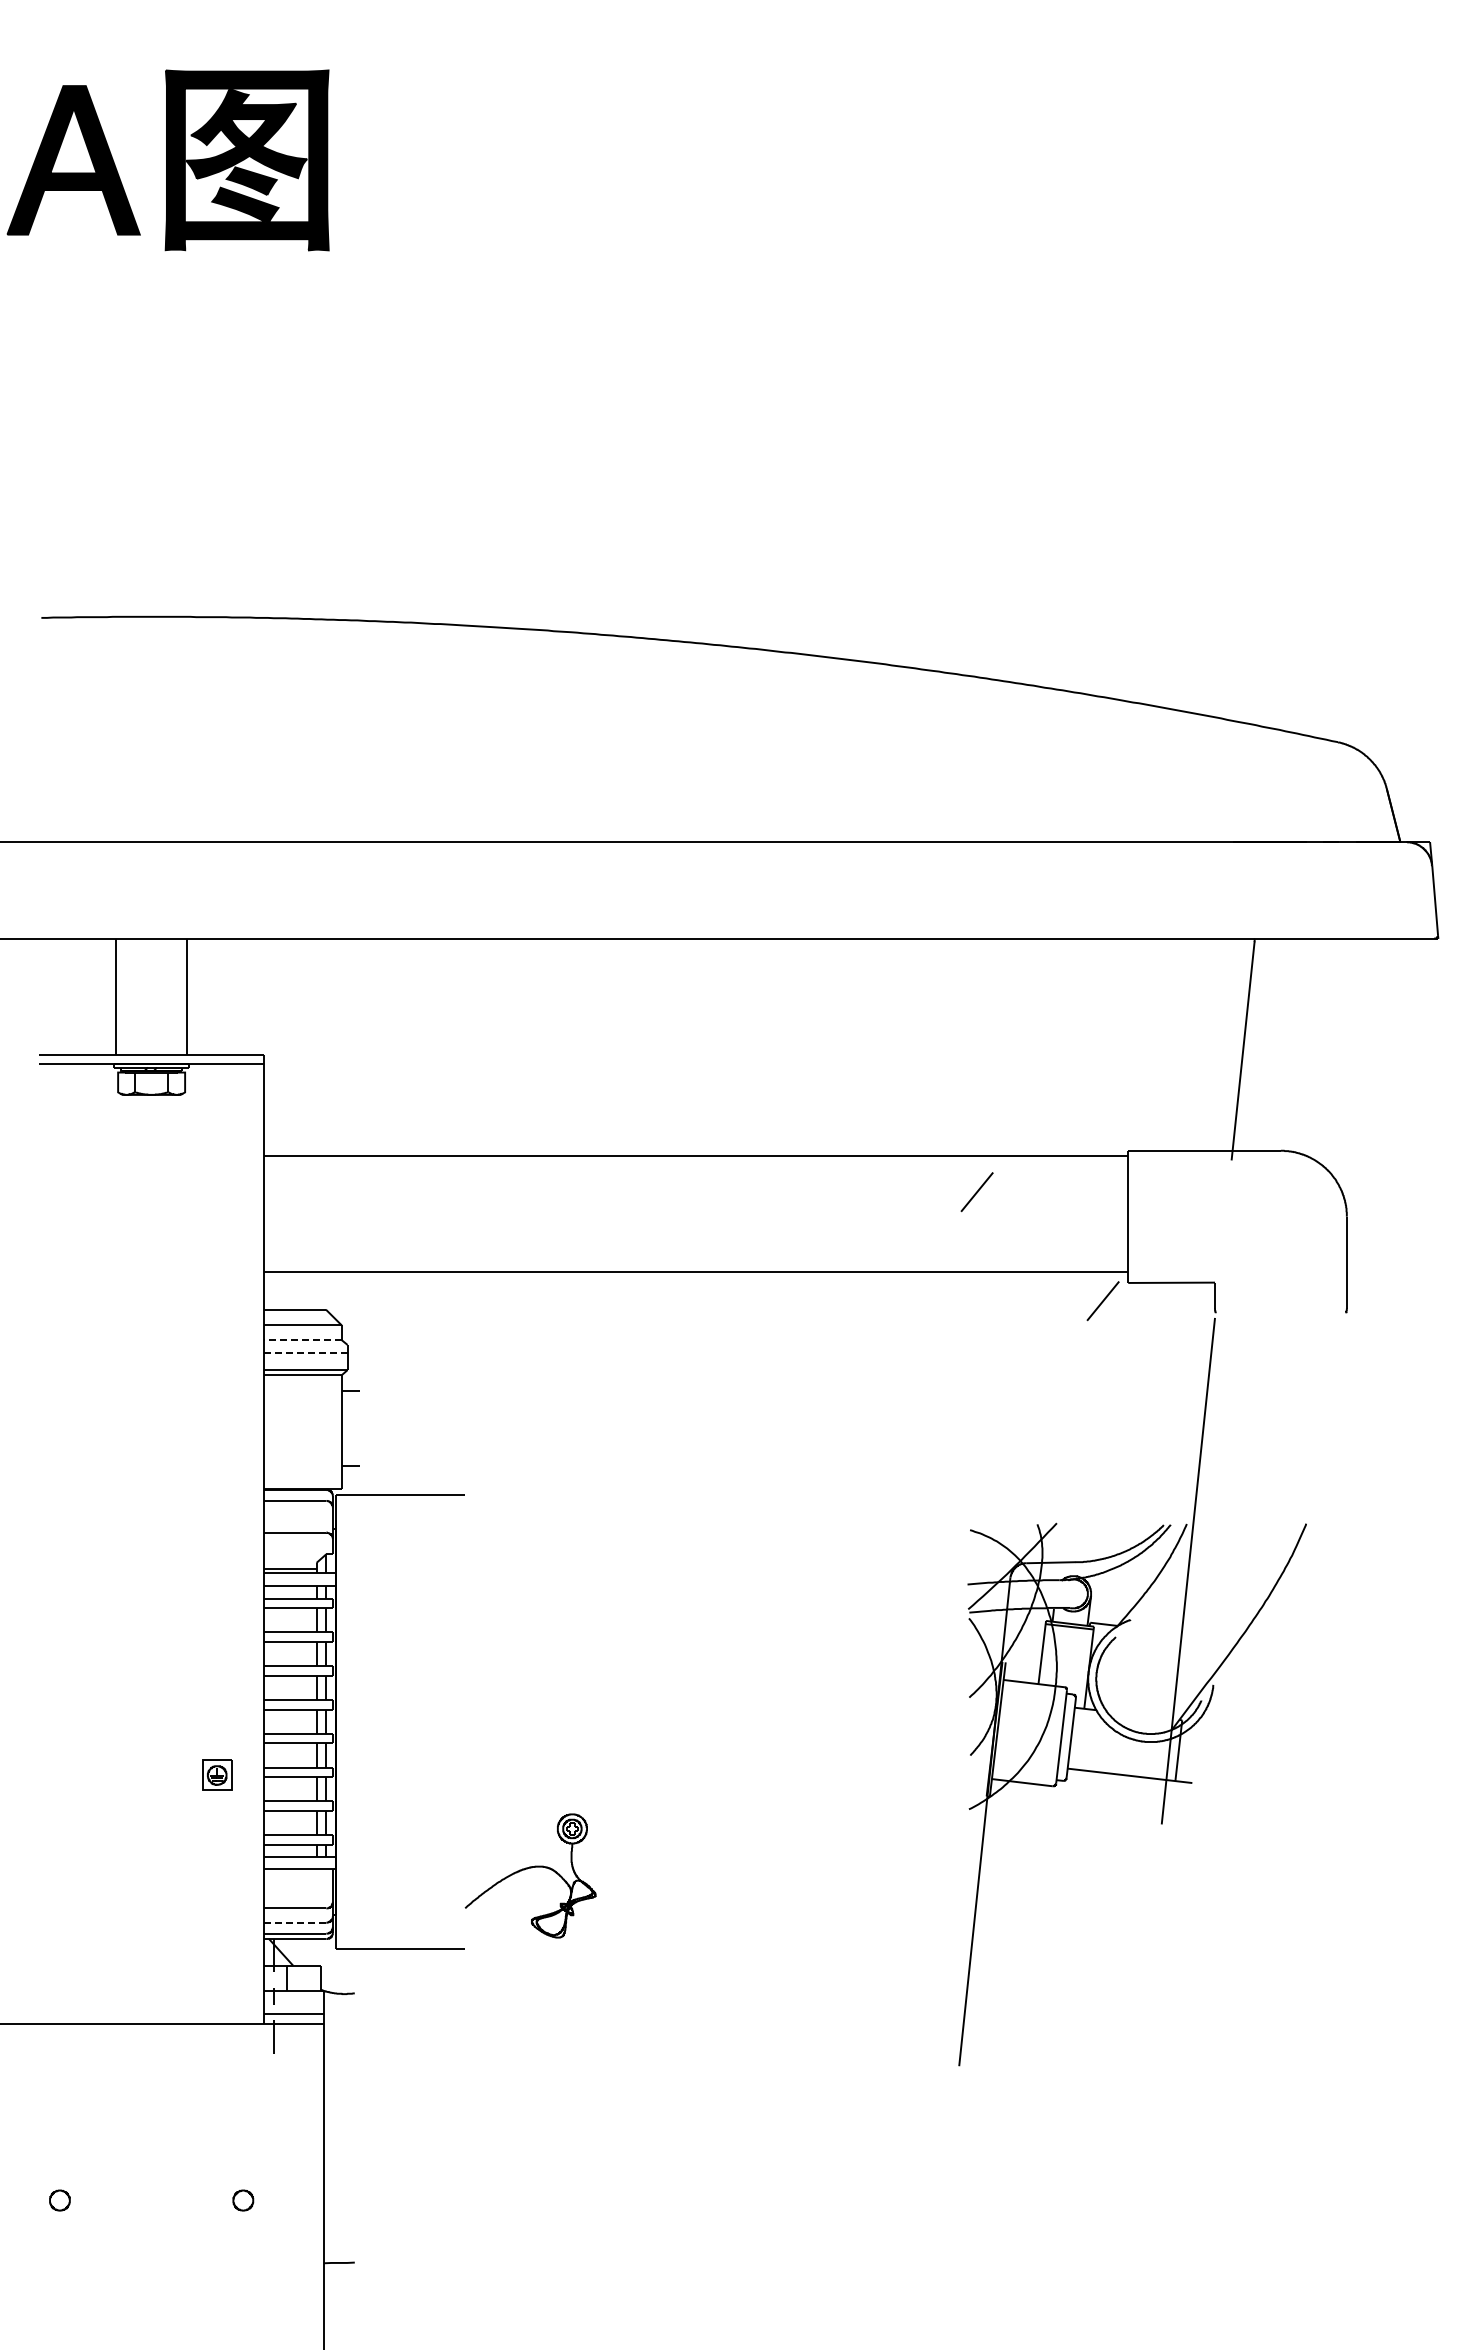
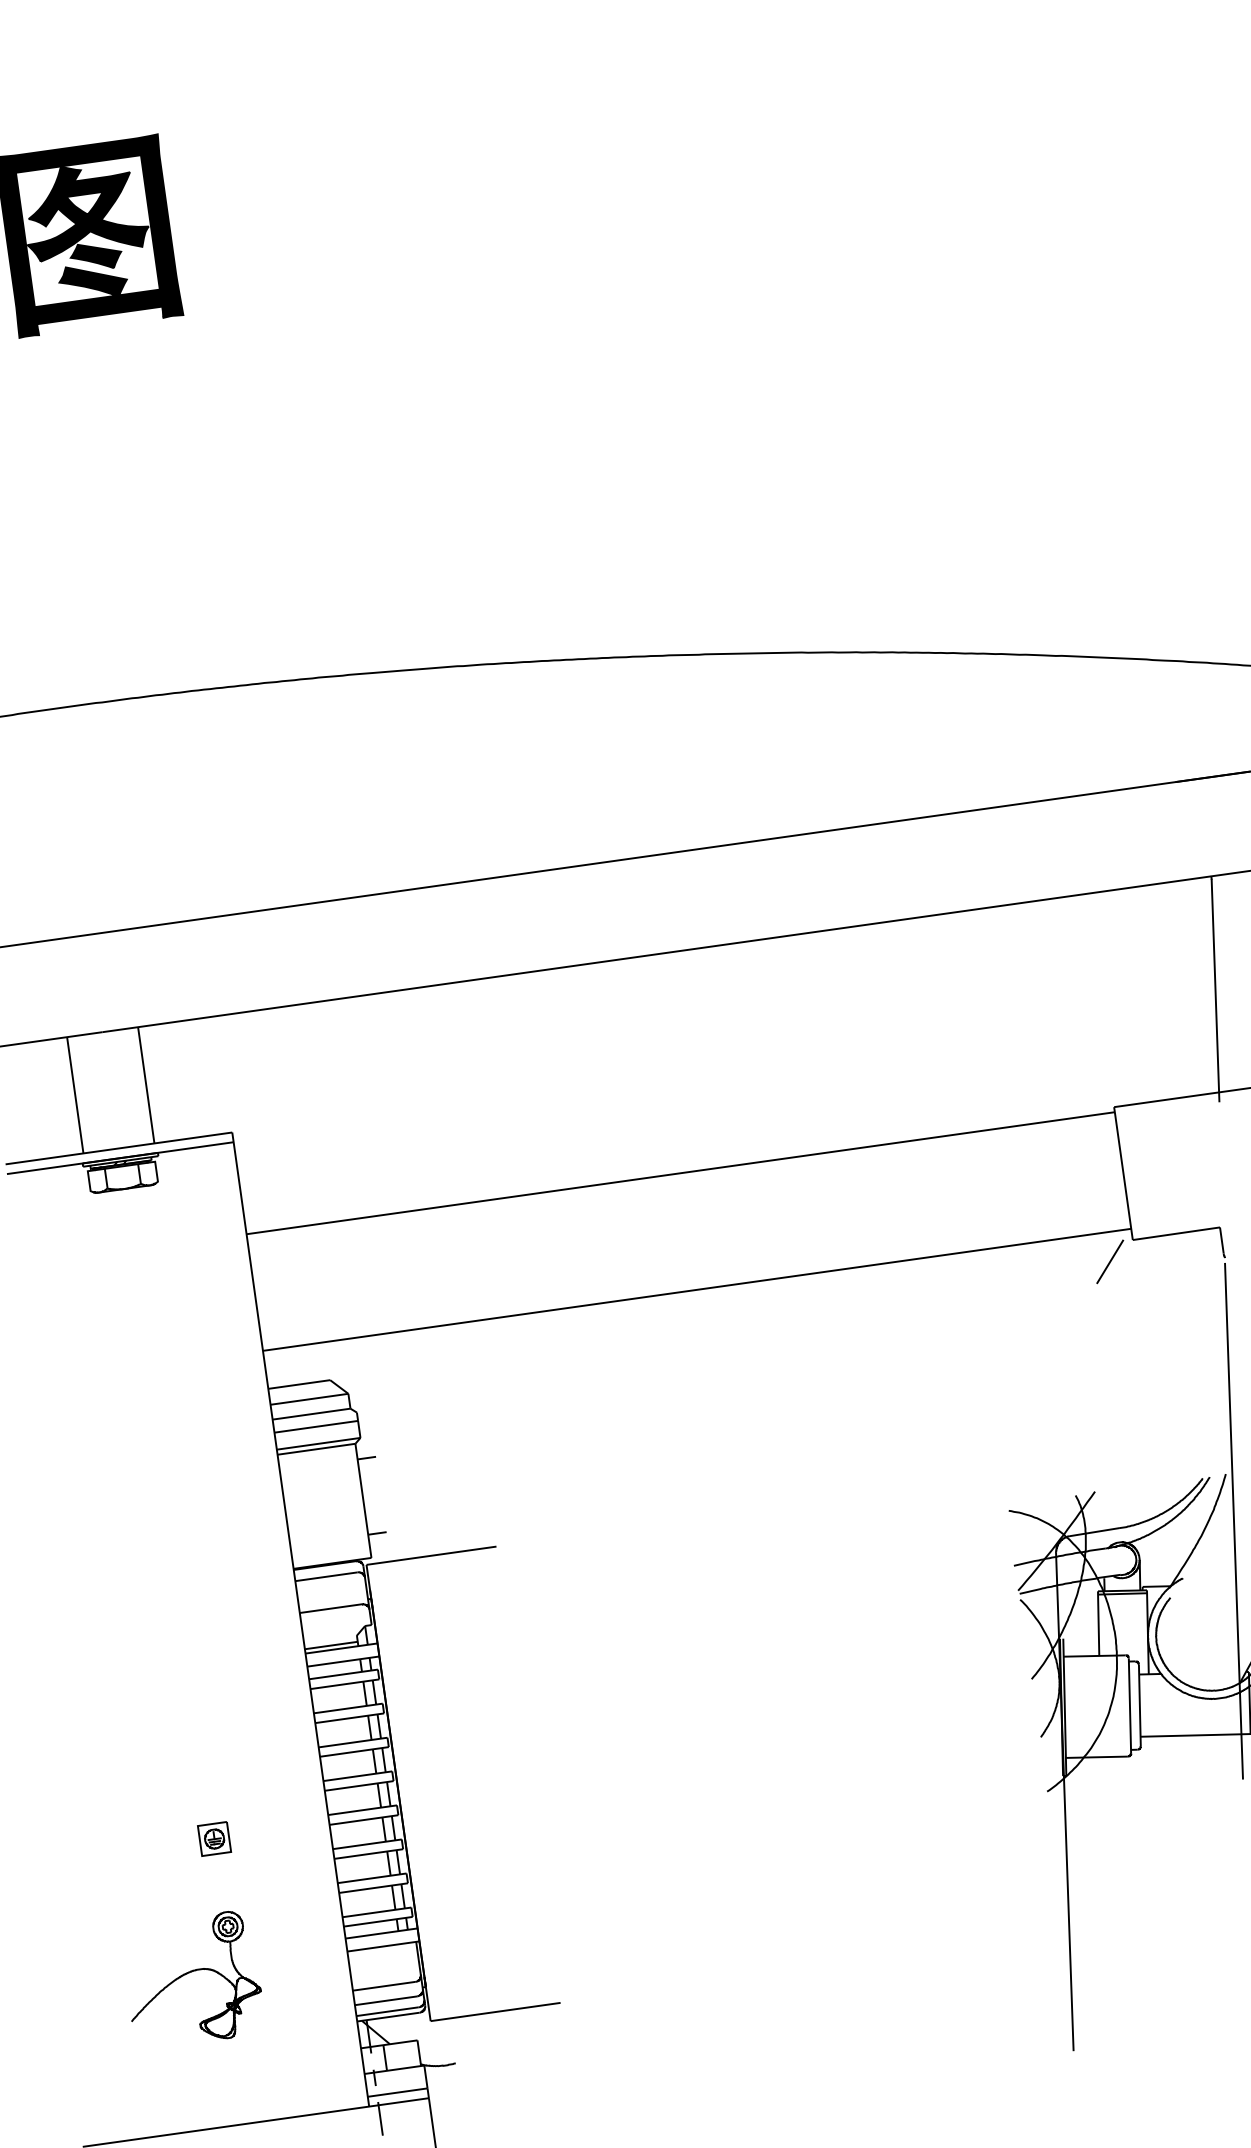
line: (976, 1192) -> (967, 1170), removed
line: (303, 1340) -> (312, 1414), dashed -> solid
line: (305, 1353) -> (315, 1427), dashed -> solid
part: (217, 1774) -> (214, 1838), moved
part: (527, 1869) -> (188, 1973), moved
line: (295, 1922) -> (386, 2000), dashed -> solid

